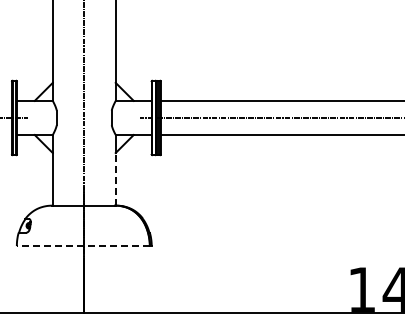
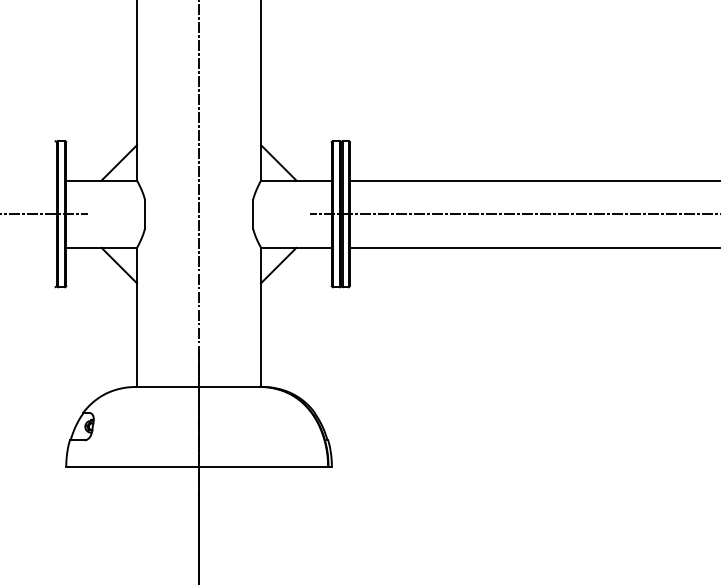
line: (115, 178) -> (260, 333), dashed -> solid
line: (82, 246) -> (195, 467), dashed -> solid

